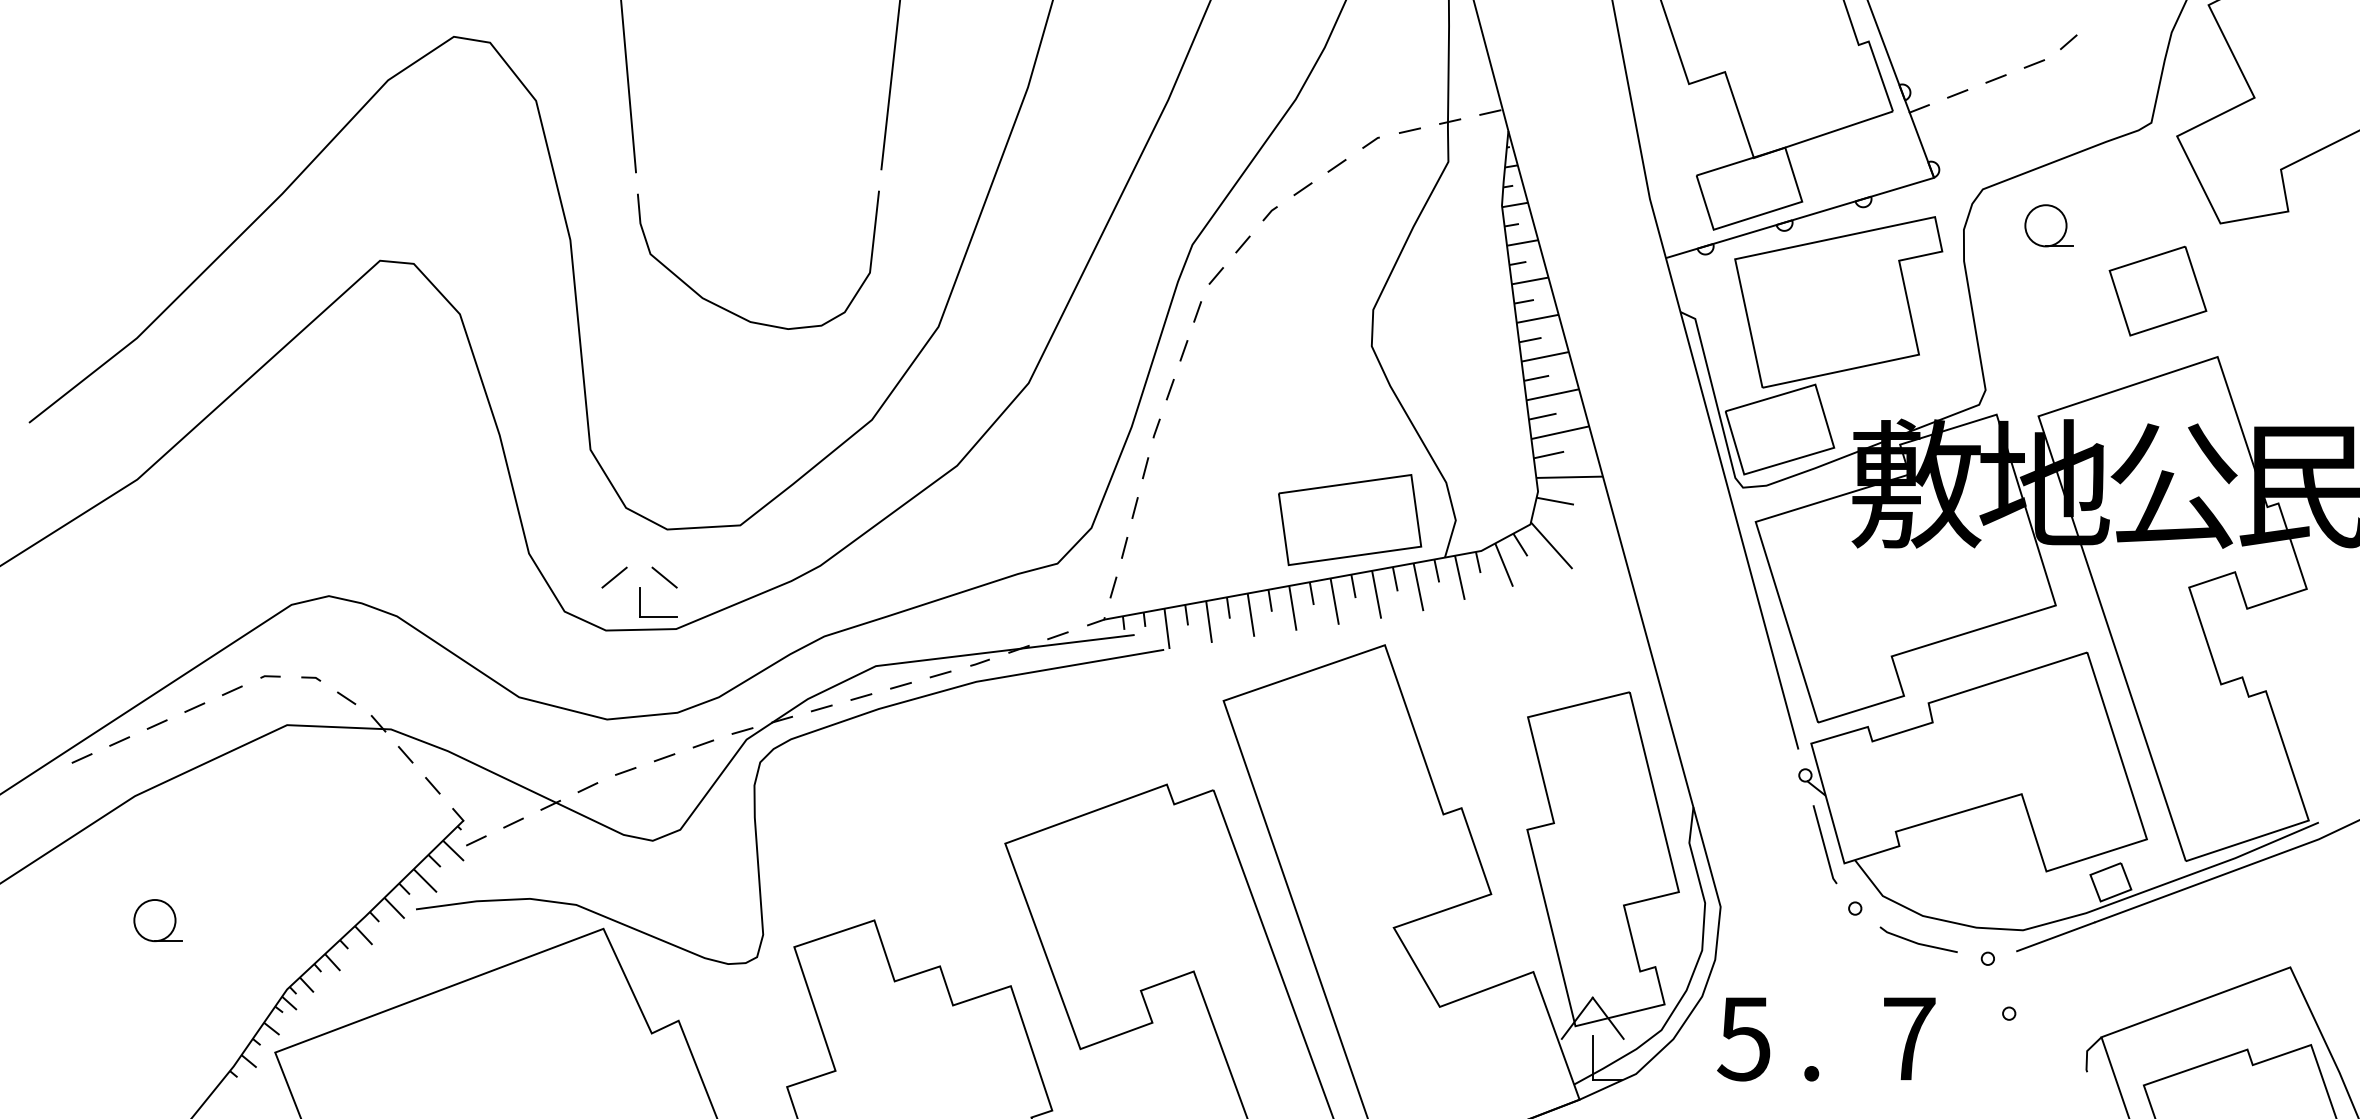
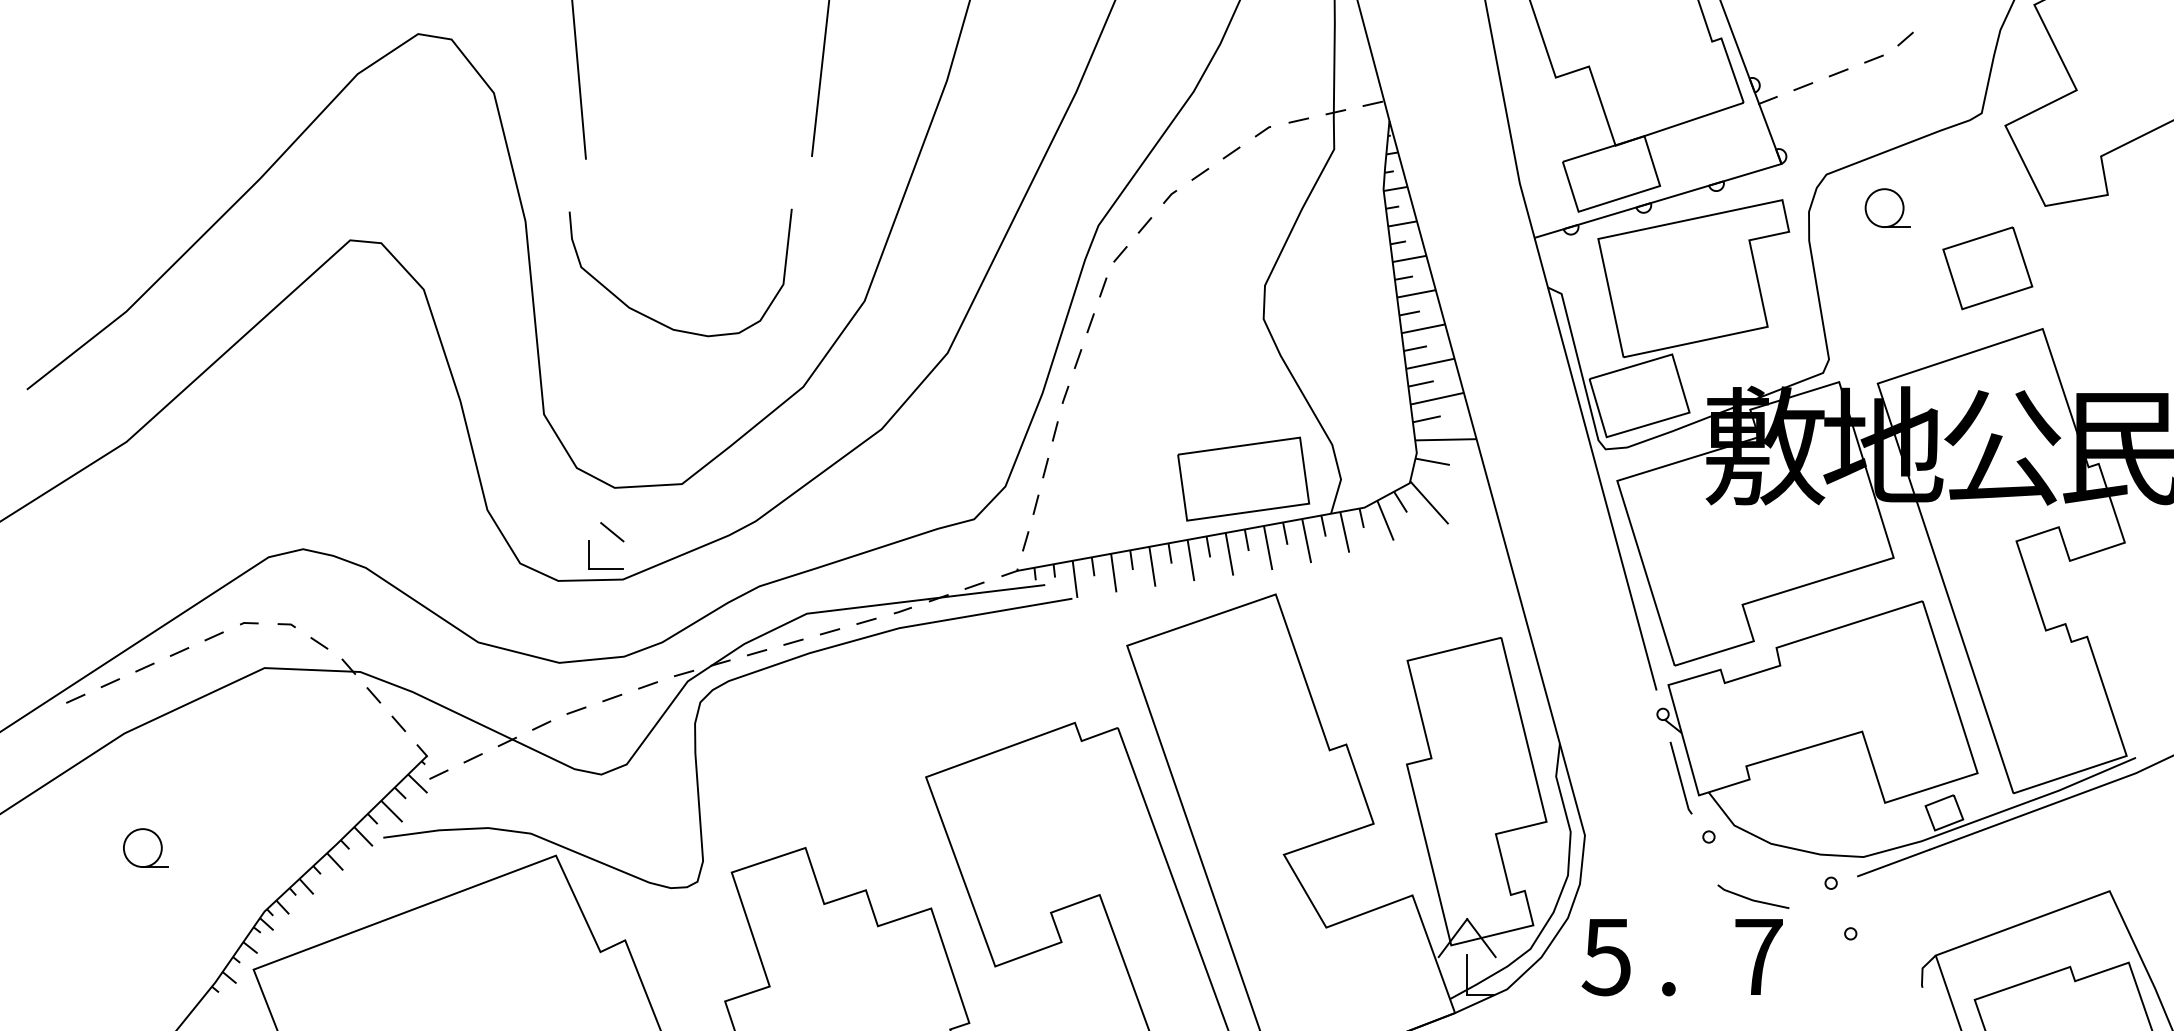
curve: (733, 311) -> (657, 320), moved
line: (614, 577) -> (566, 532), removed
line: (1916, 941) -> (1751, 898), moved

